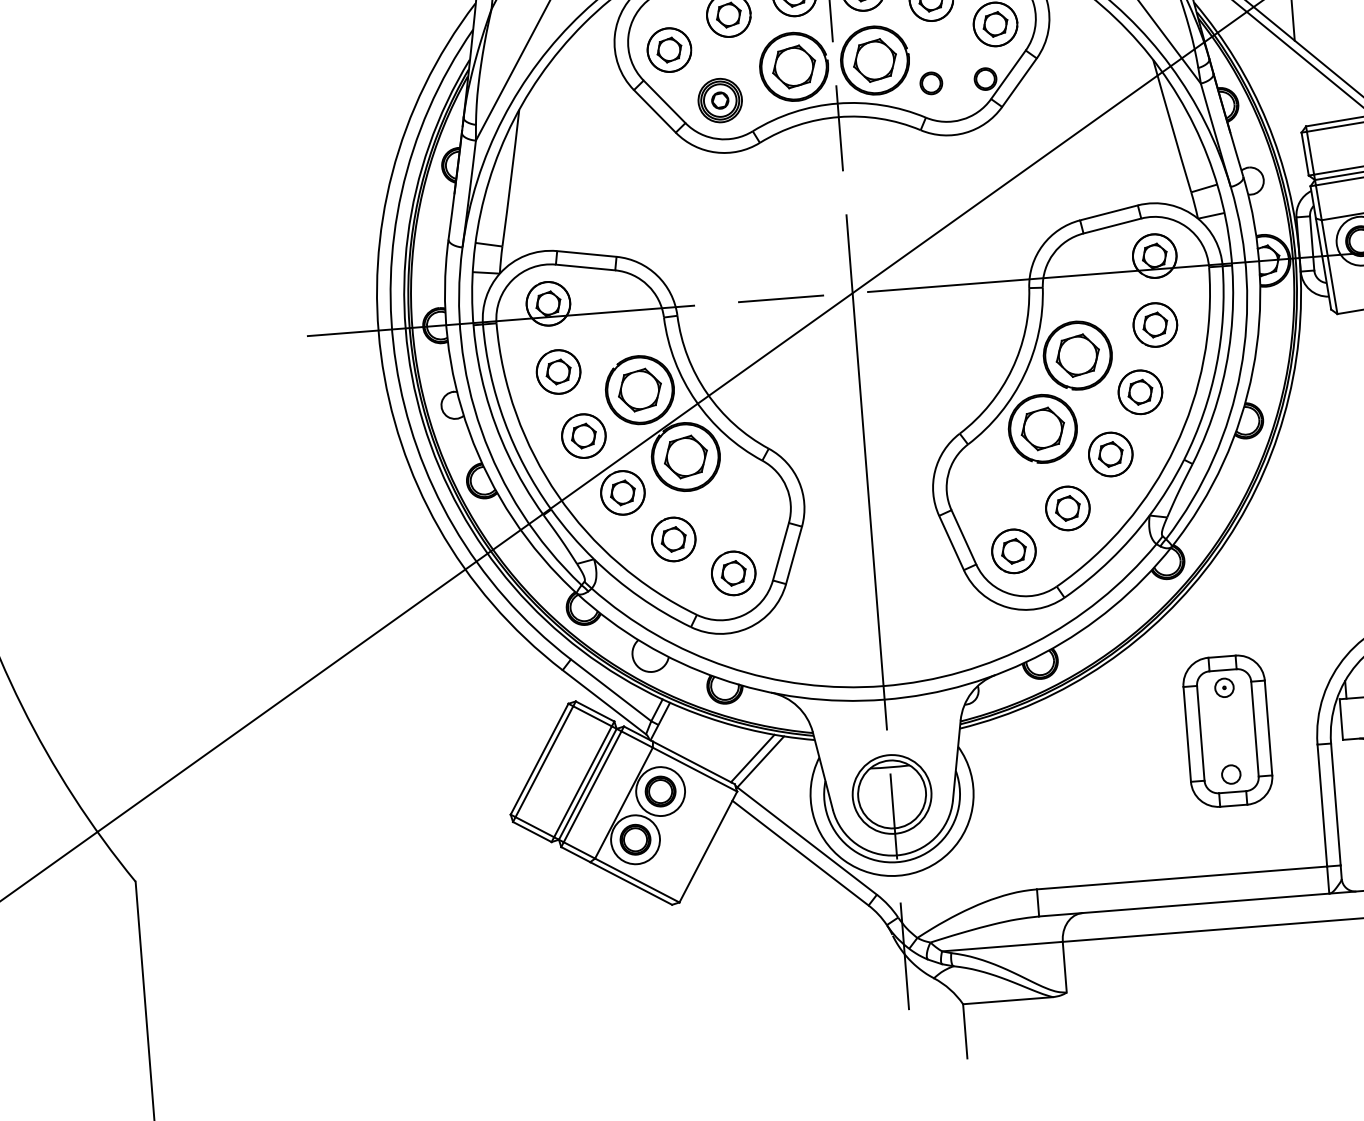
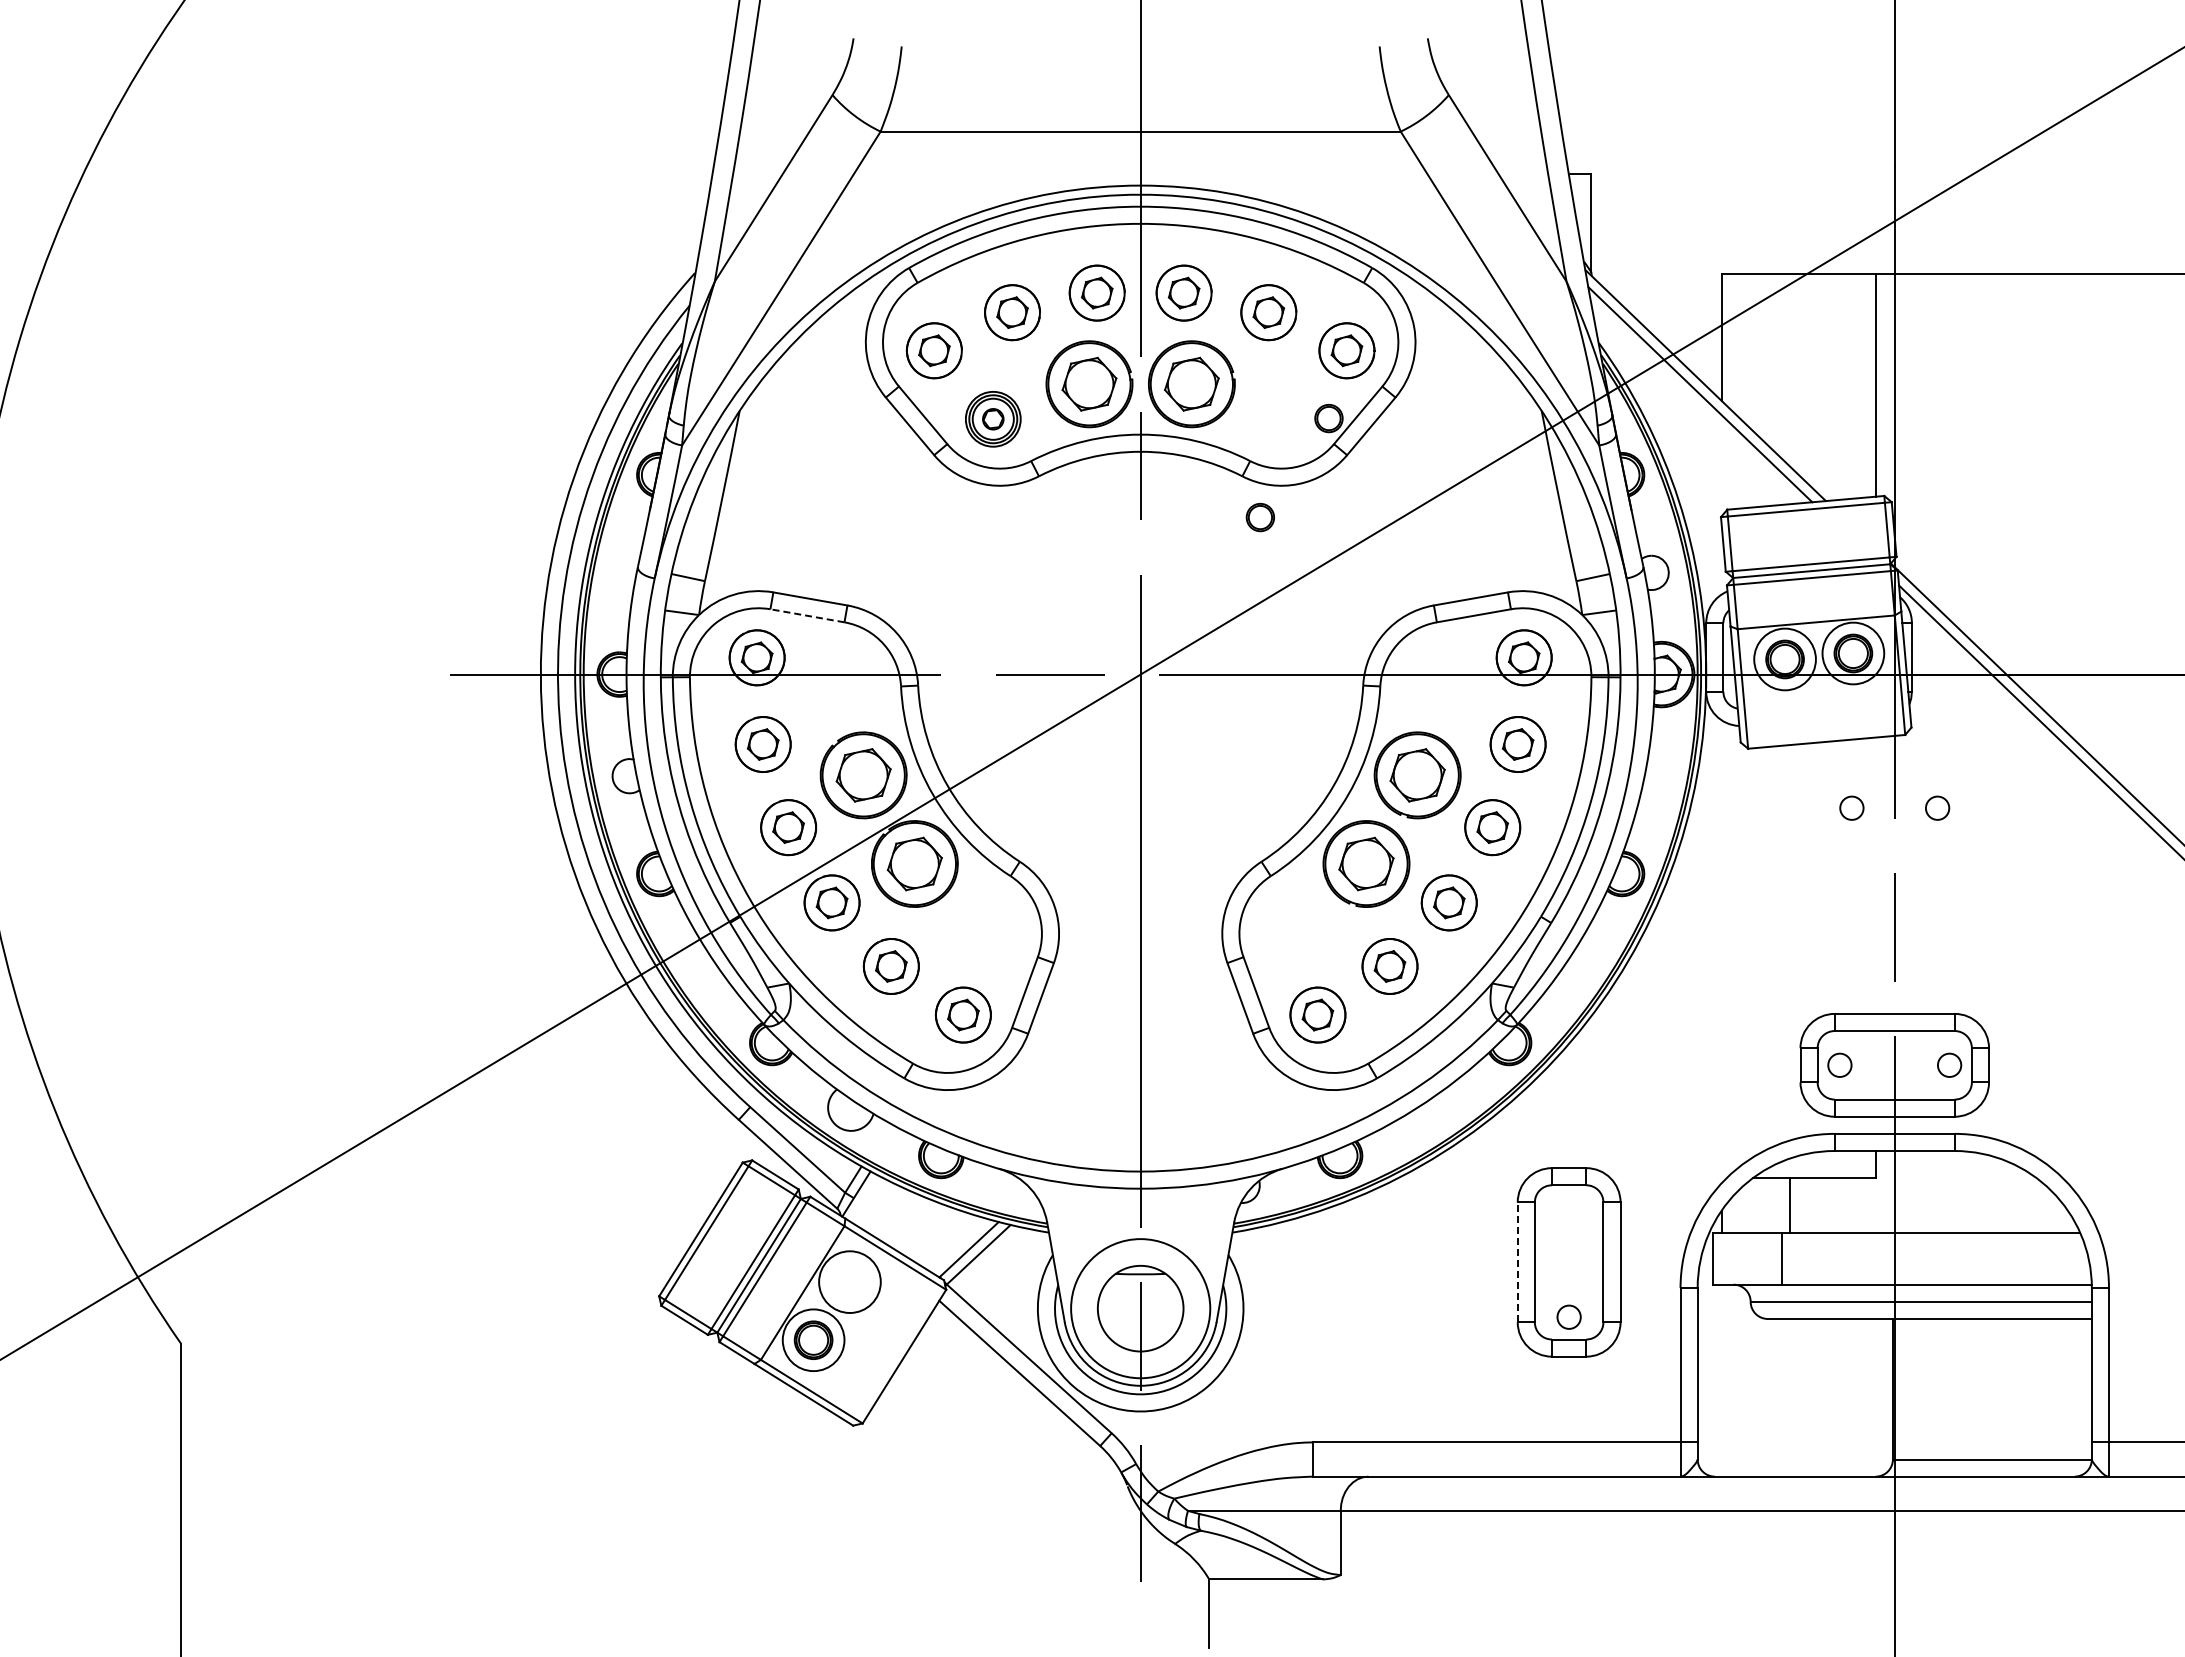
part: (930, 83) -> (1259, 517), moved
line: (585, 267) -> (807, 615), solid -> dashed
part: (1223, 687) -> (1568, 1207), removed
line: (1187, 734) -> (1517, 1262), solid -> dashed
part: (660, 791) -> (849, 1281), removed
circle: (891, 794) -> (1140, 1308), size x1.4

